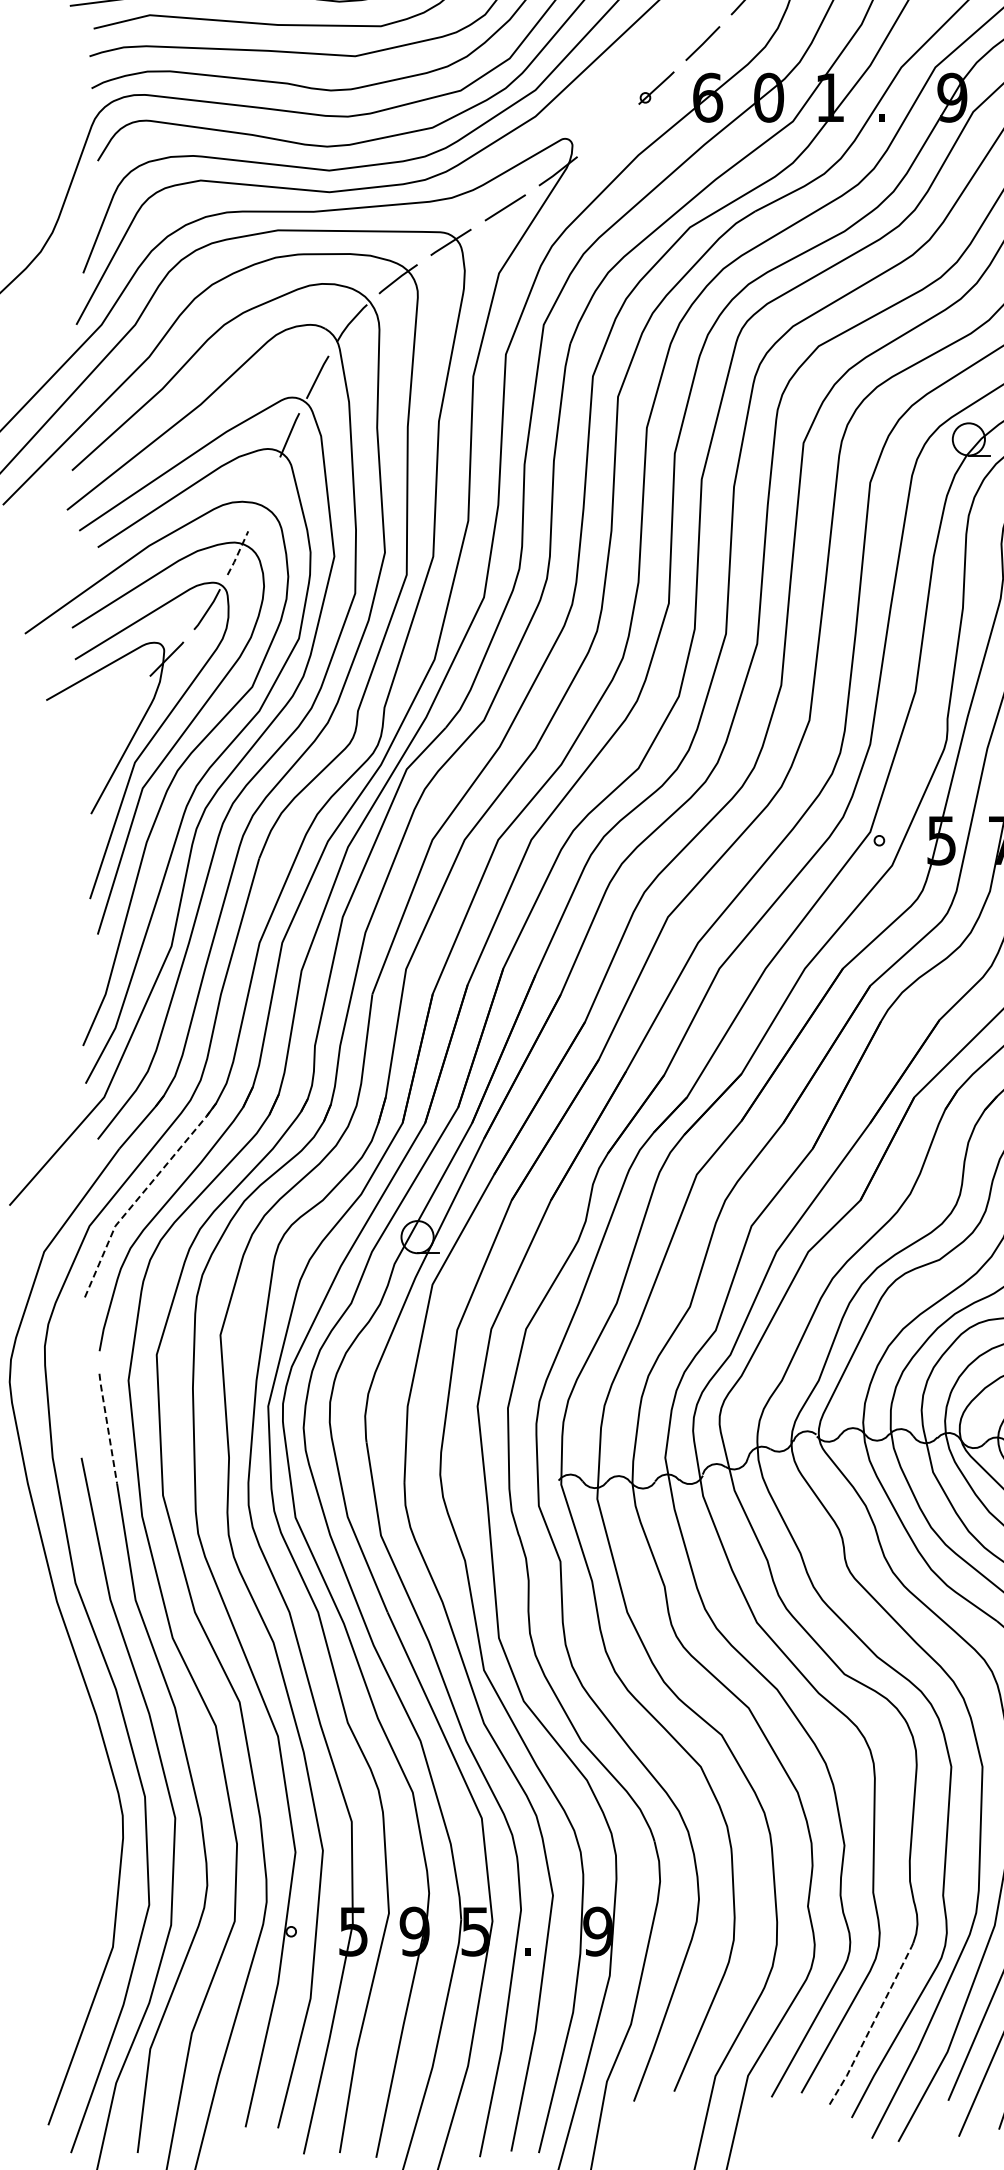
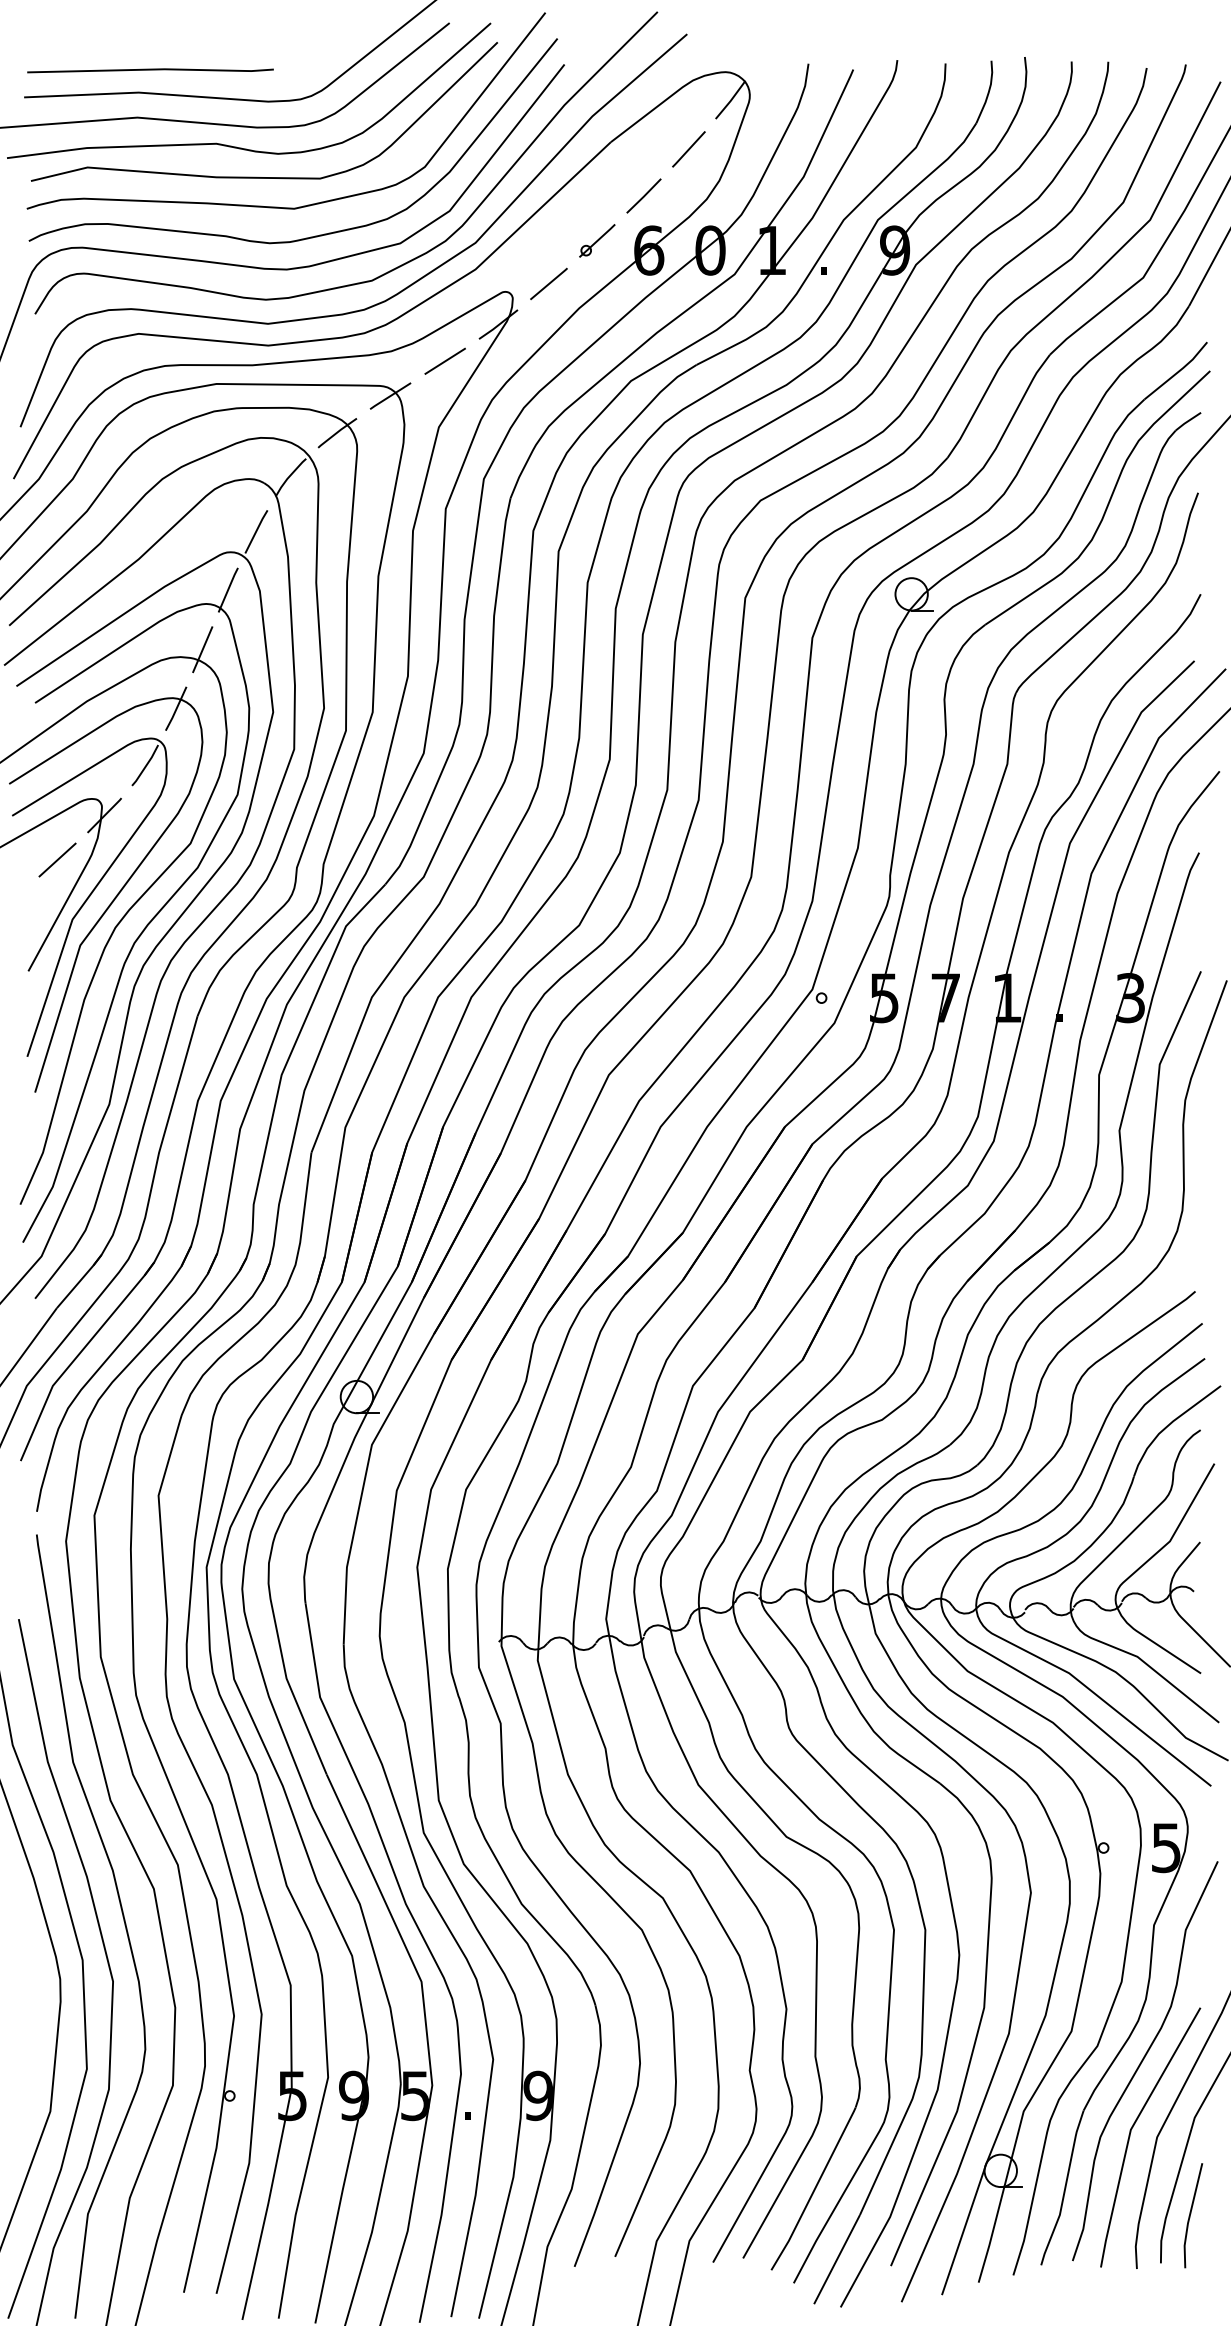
line: (607, 130) -> (548, 283), added
line: (264, 494) -> (202, 649), added
line: (238, 553) -> (176, 709), dashed -> solid
line: (120, 702) -> (57, 859), added
line: (139, 1196) -> (77, 1356), dashed -> solid
line: (108, 1428) -> (45, 1589), dashed -> solid
line: (872, 2024) -> (814, 2189), dashed -> solid

